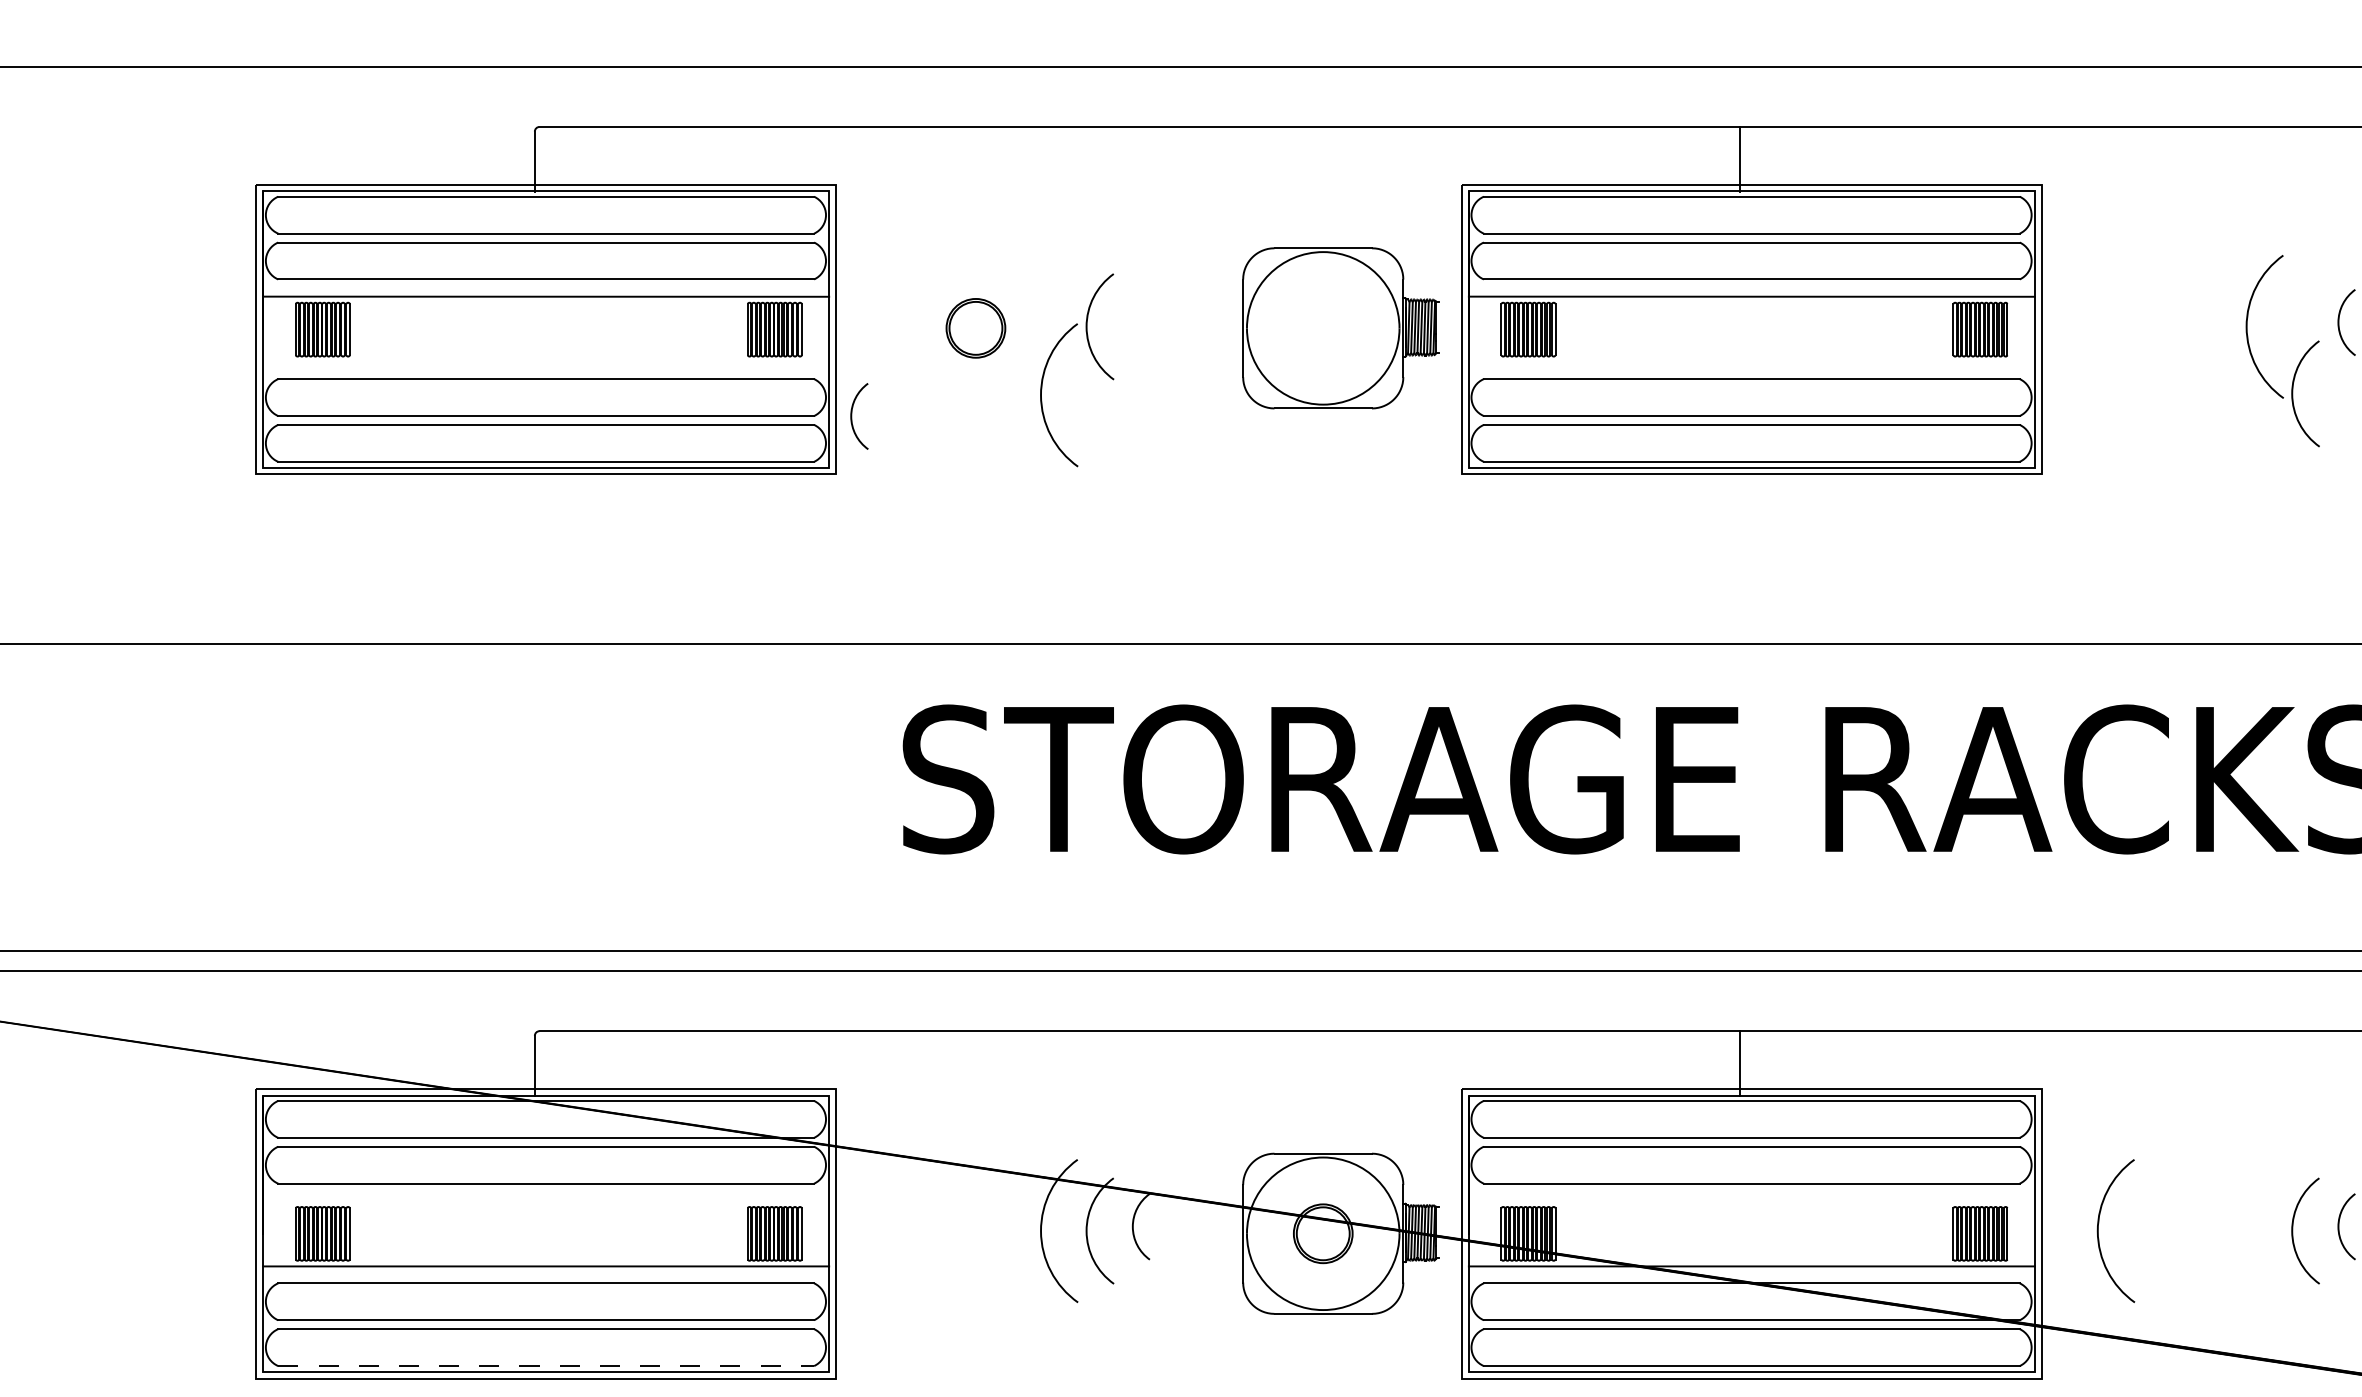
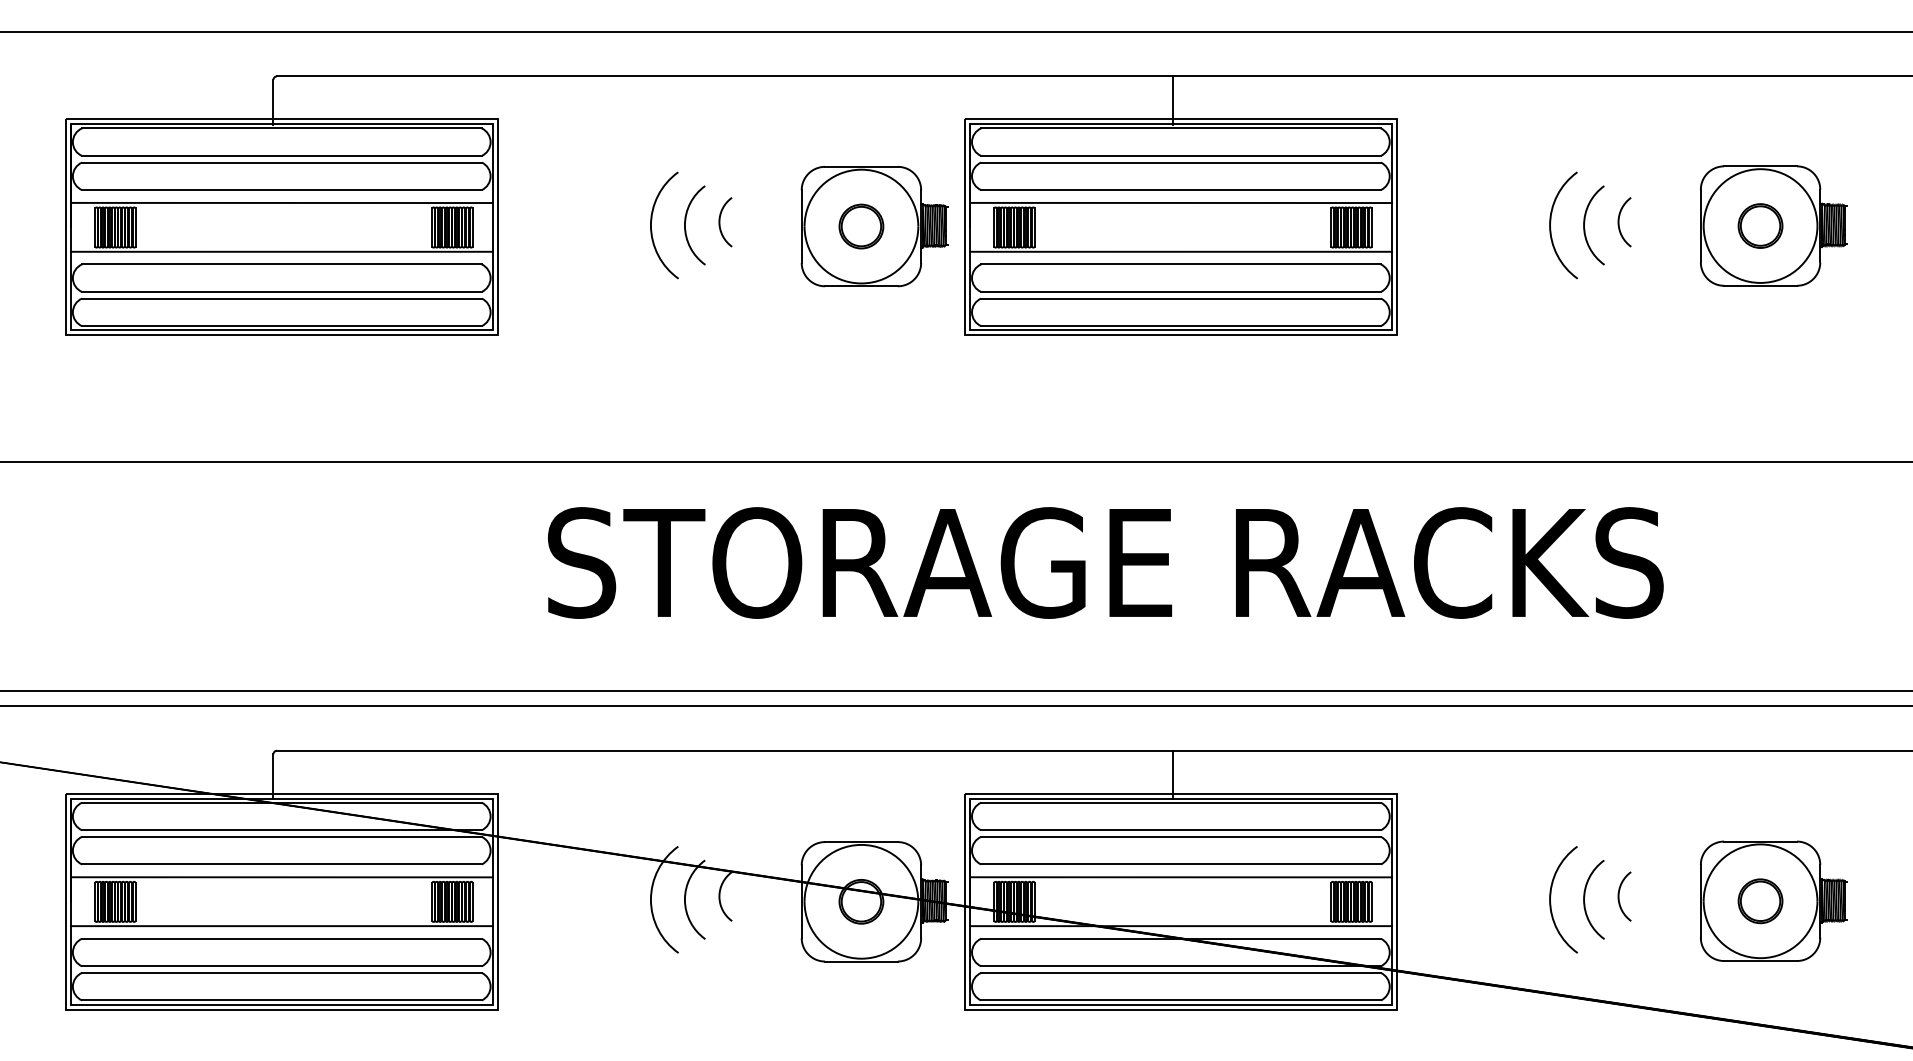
part: (976, 328) -> (861, 226), moved
line: (545, 361) -> (281, 251), added
line: (1752, 361) -> (1181, 251), added
arc: (1043, 388) -> (652, 220), moved
arc: (2294, 388) -> (1585, 221), moved
arc: (852, 416) -> (720, 222), moved
line: (545, 1201) -> (281, 877), added
line: (1752, 1201) -> (1181, 877), added
arc: (2099, 1225) -> (1551, 895), moved
line: (545, 1366) -> (281, 1000), dashed -> solid

